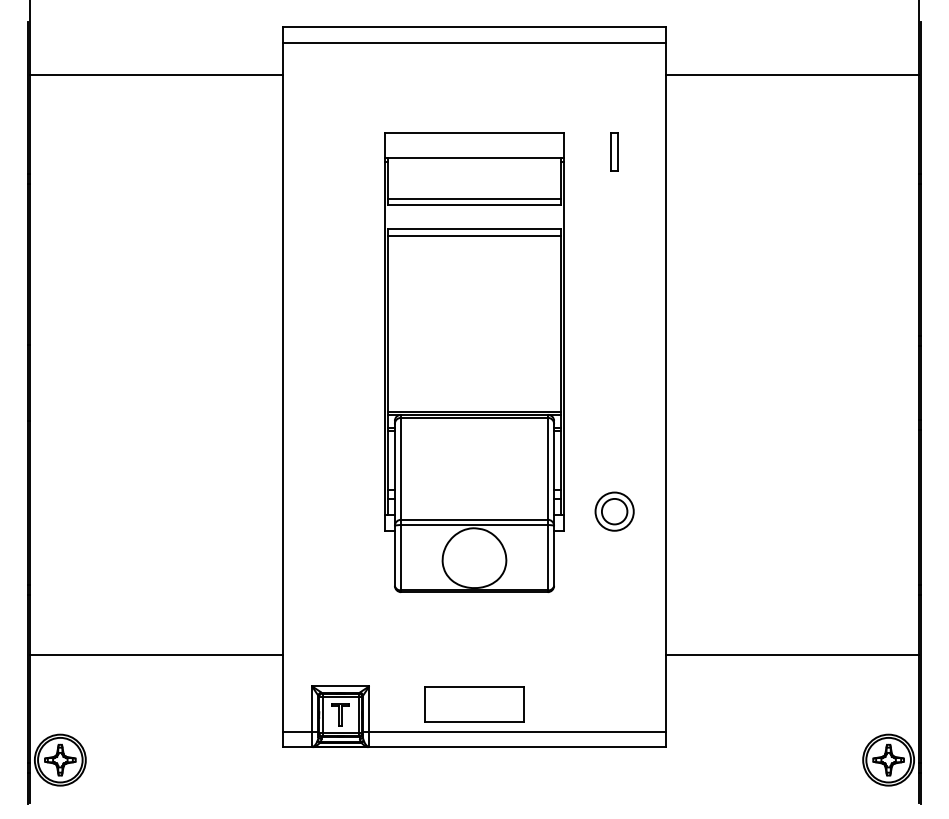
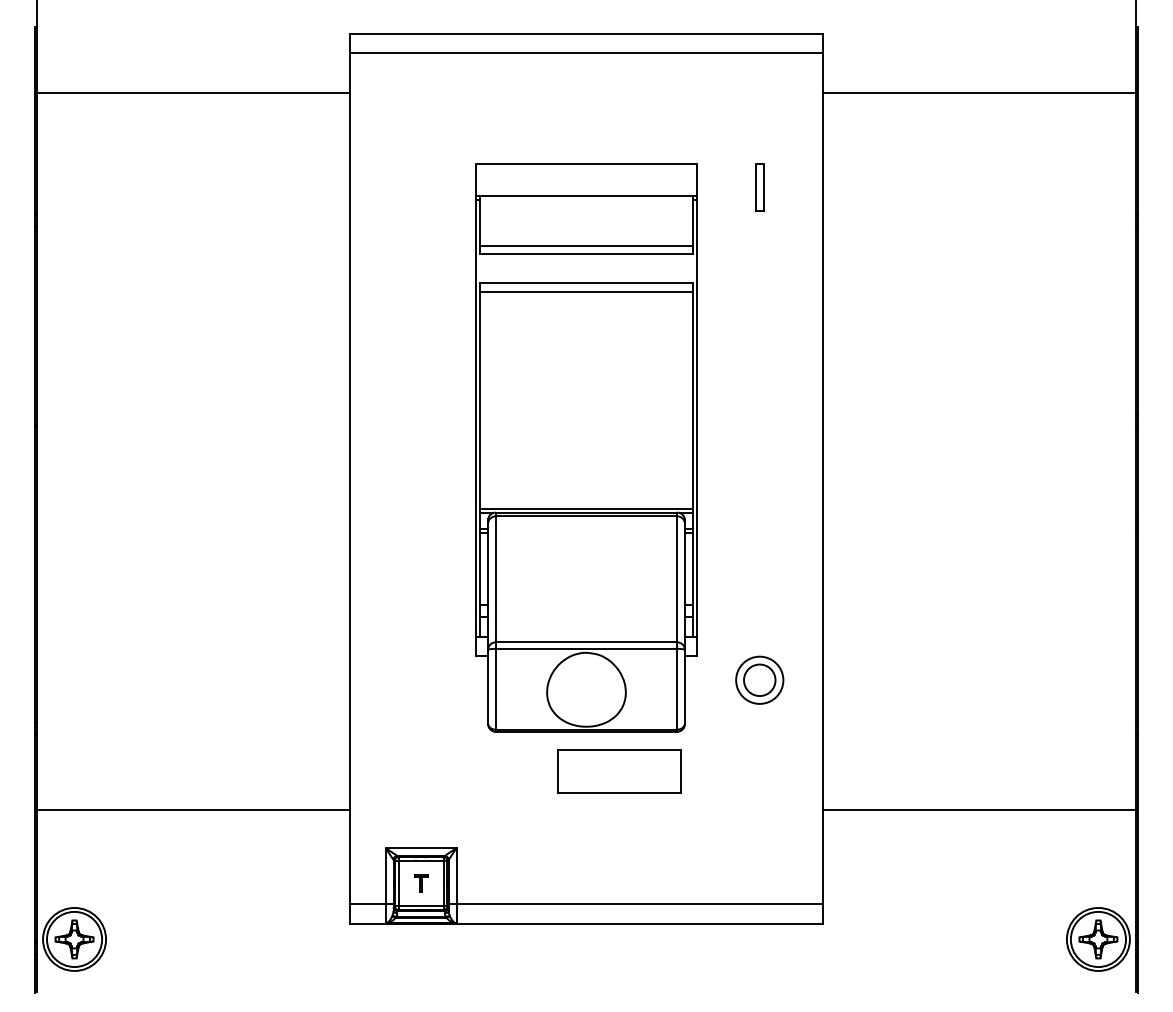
part: (614, 511) -> (759, 679), moved
part: (474, 704) -> (619, 771), moved
part: (340, 714) -> (420, 883), size x0.6

